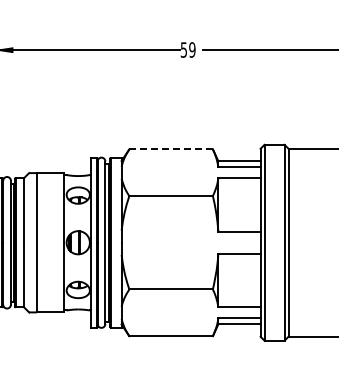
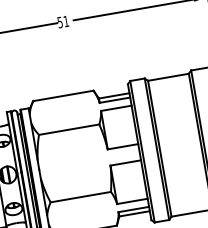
text: (192, 49) -> (66, 21), 59 -> 51
line: (171, 149) -> (63, 95), dashed -> solid

